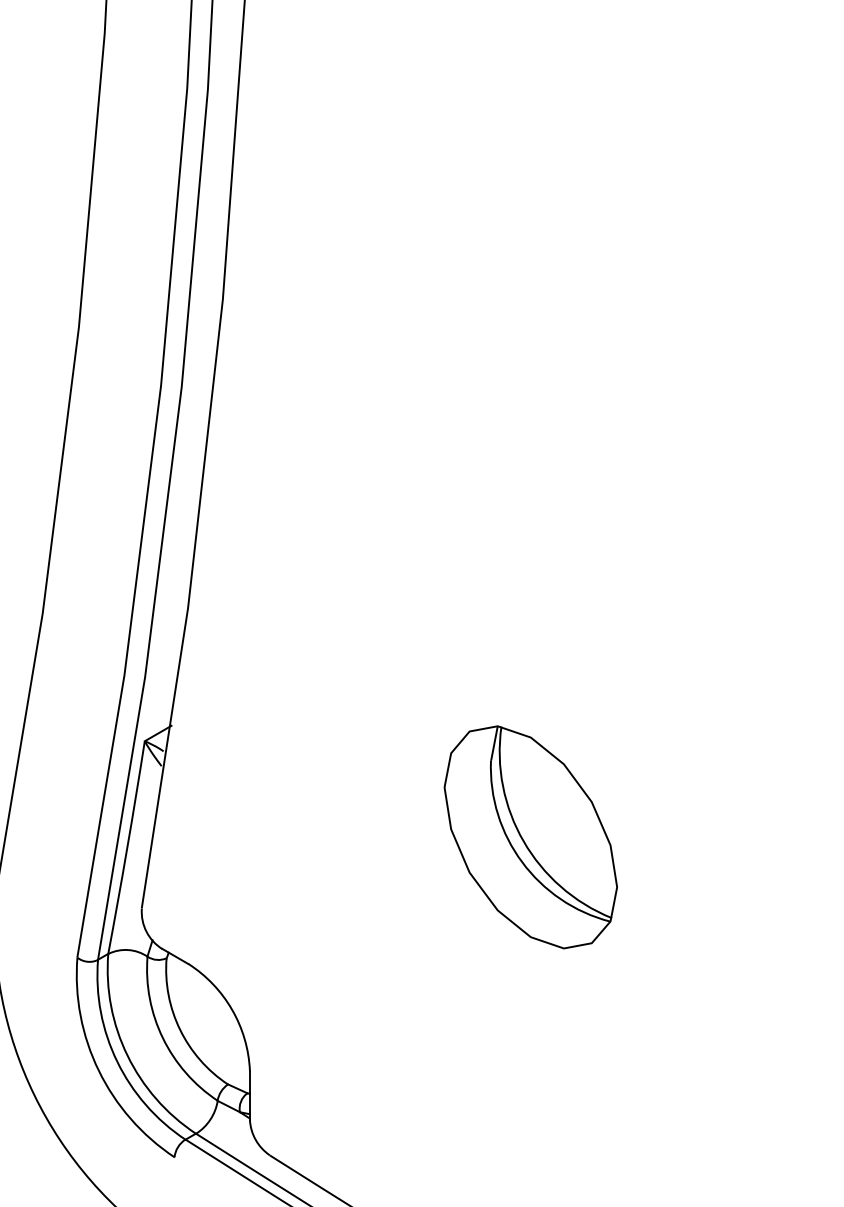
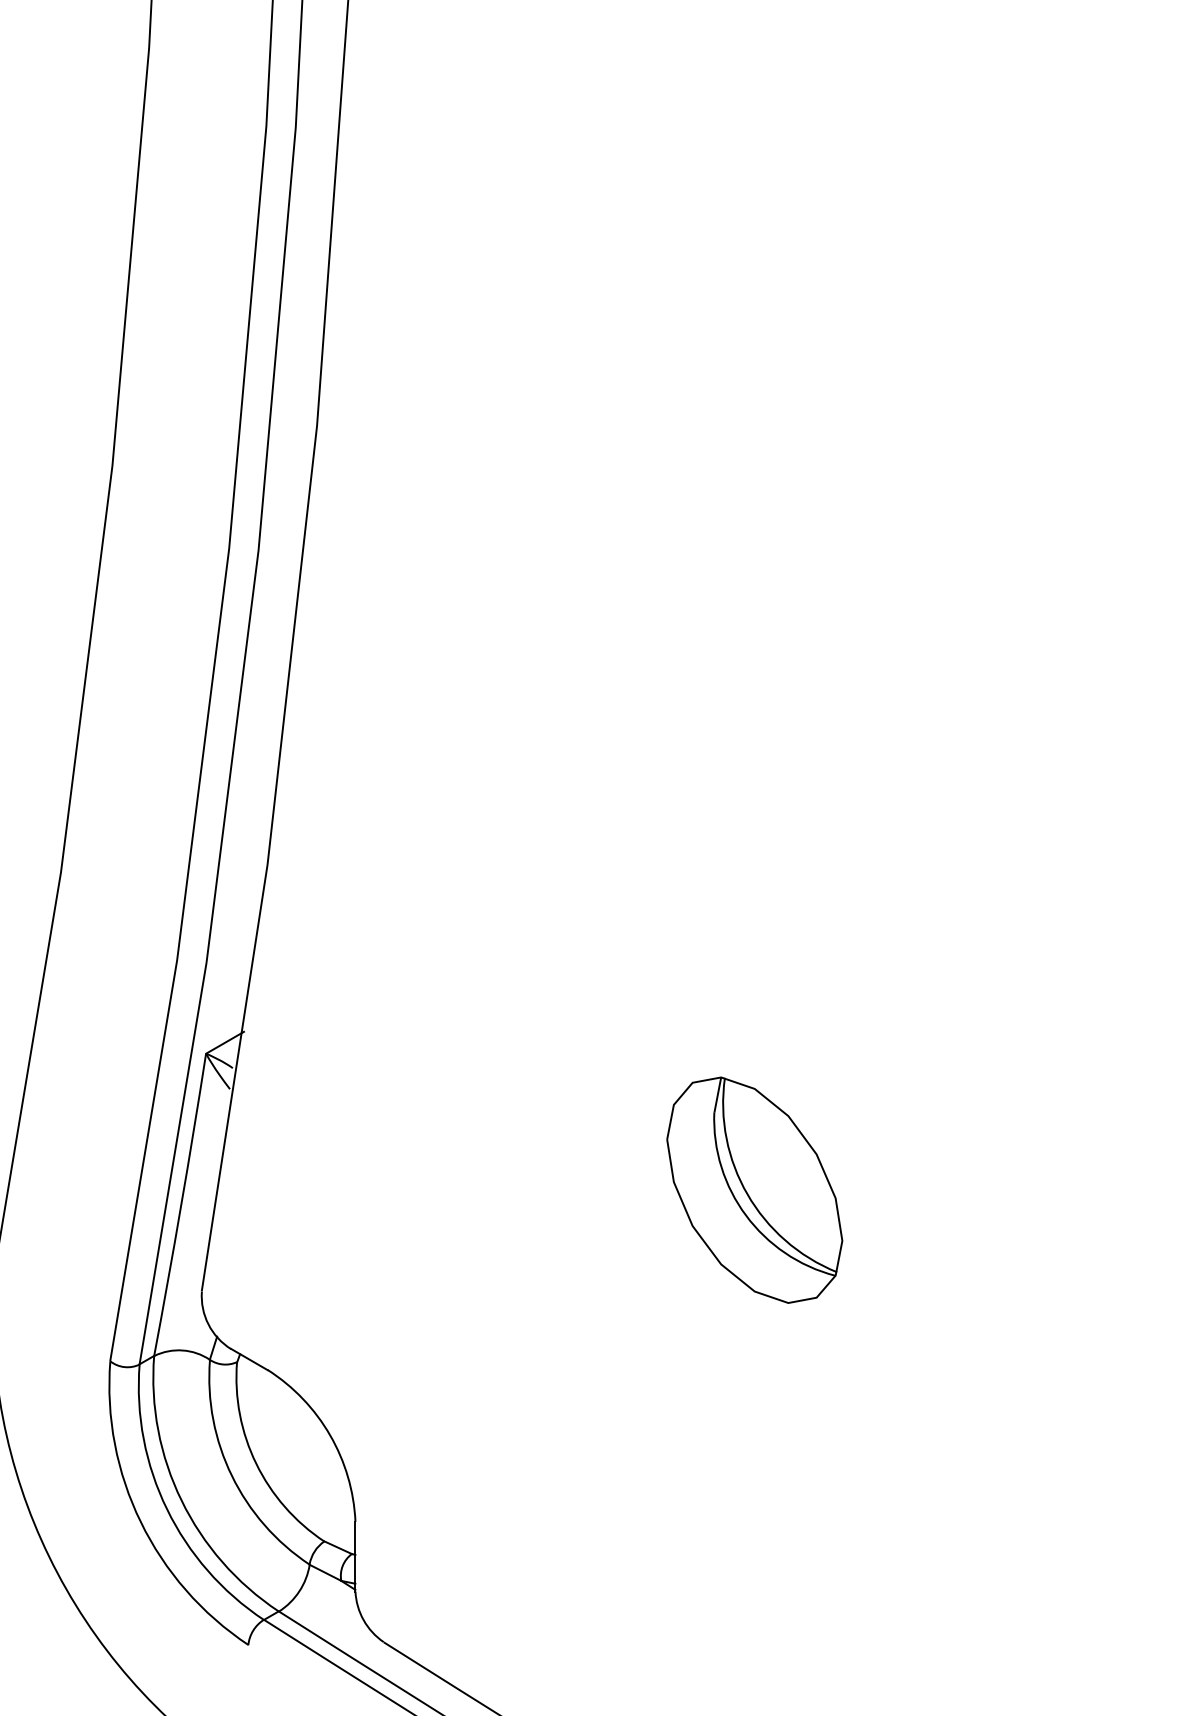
part: (530, 836) -> (754, 1189), size x0.71

